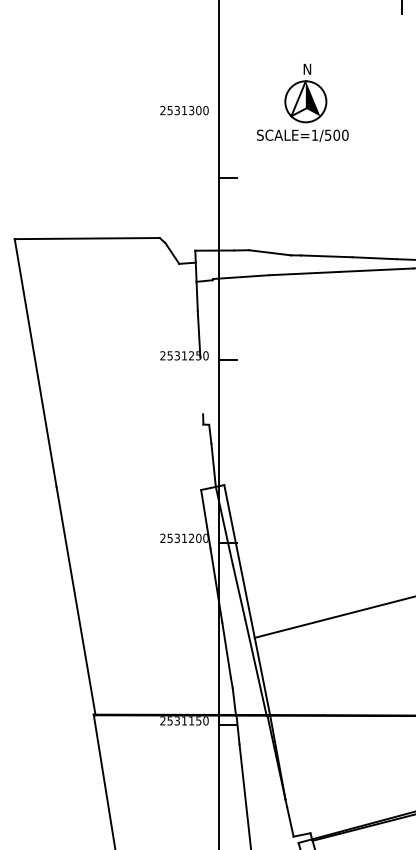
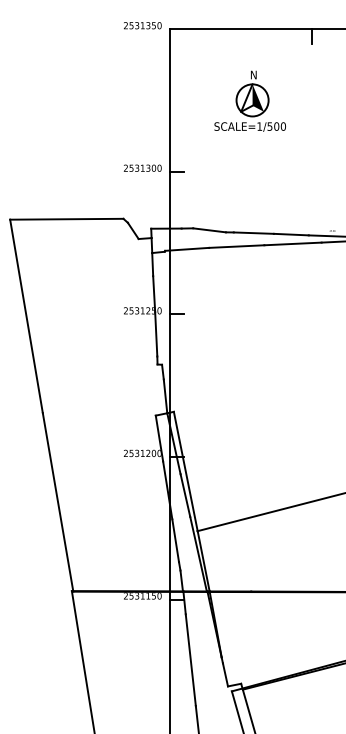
part: (301, 101) -> (249, 100), moved
text: (184, 109) -> (142, 167), moved
line: (202, 386) -> (156, 334), added

